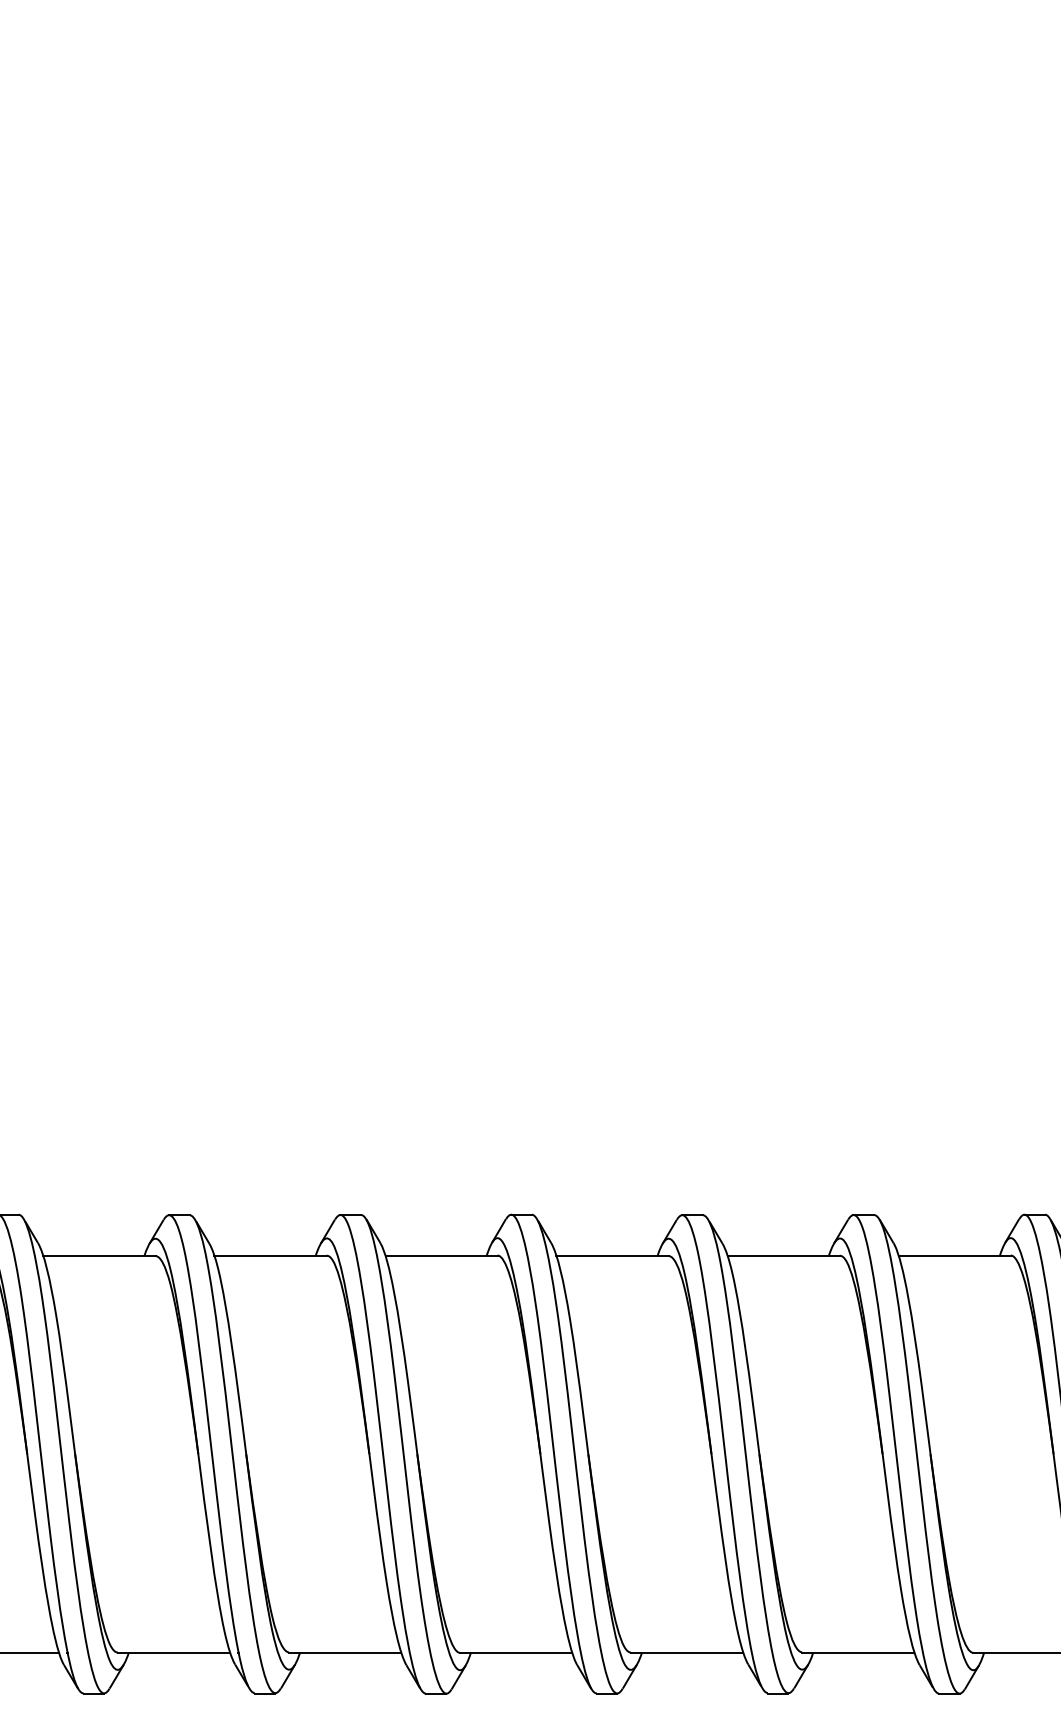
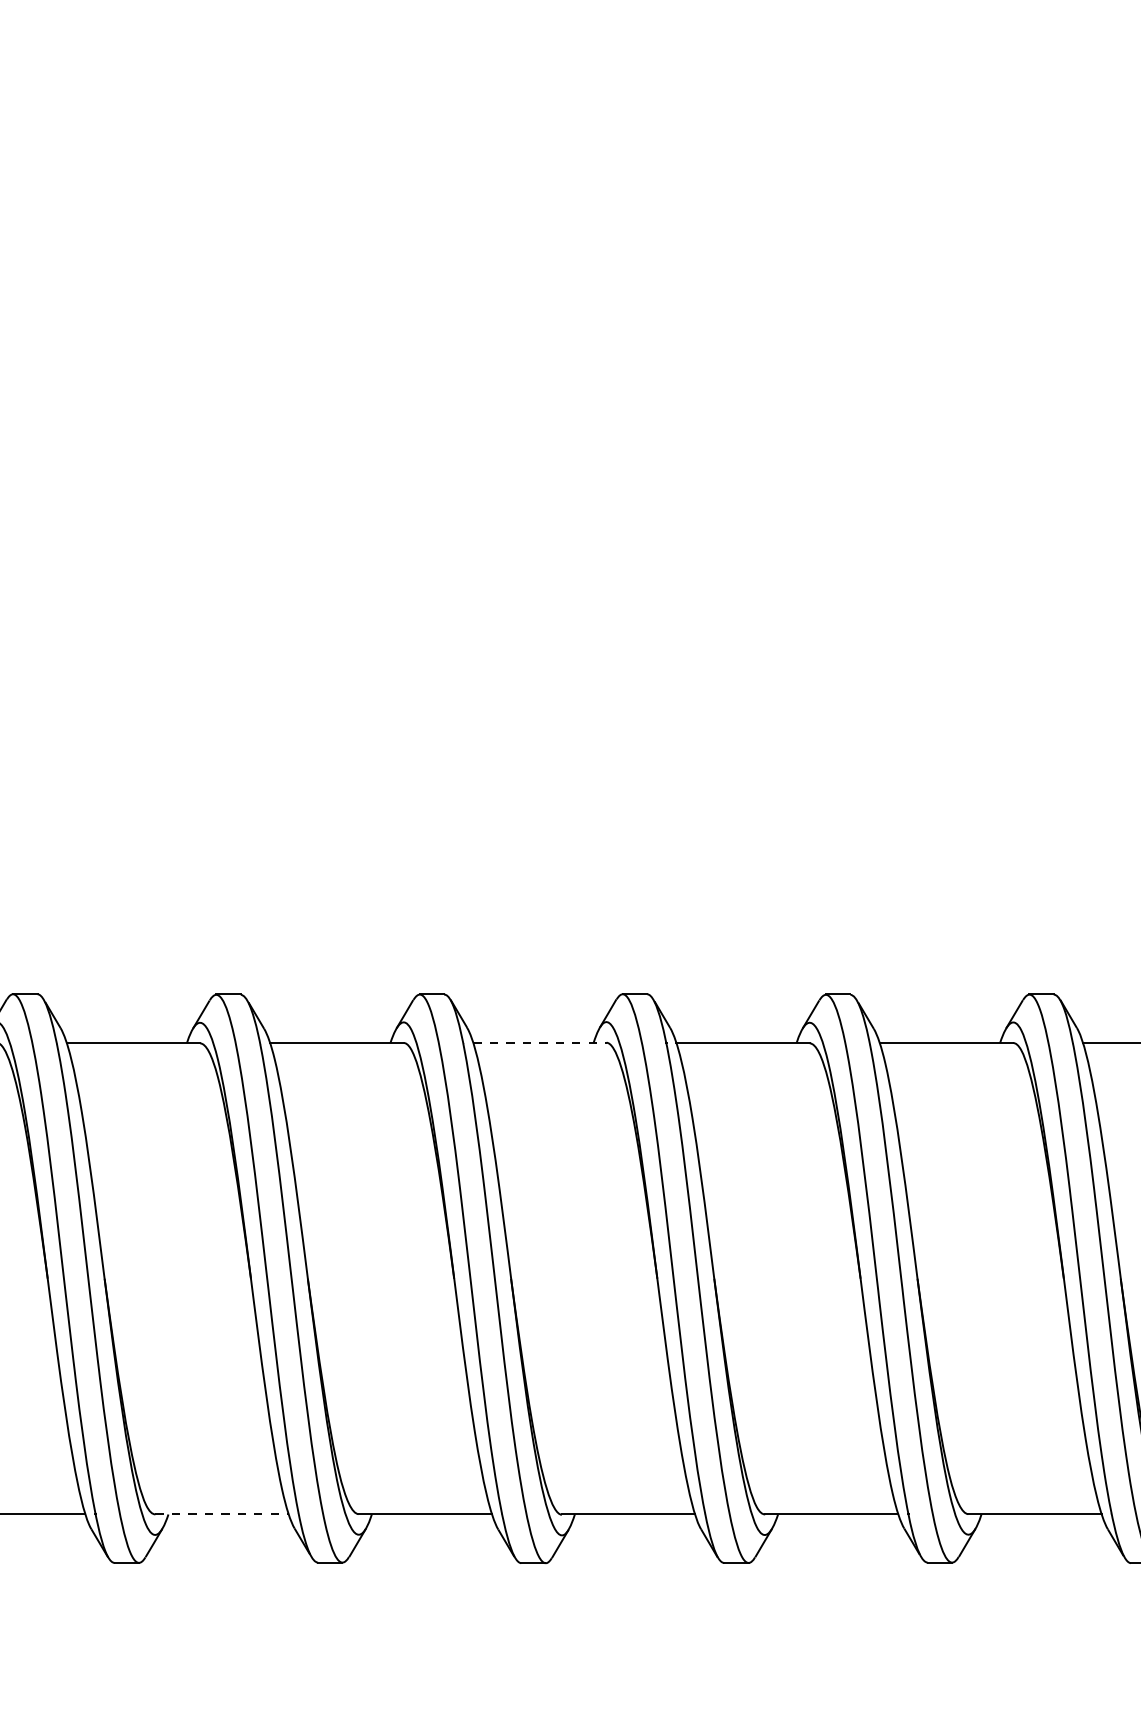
line: (442, 1255) -> (541, 1042), solid -> dashed
line: (174, 1652) -> (222, 1514), solid -> dashed

